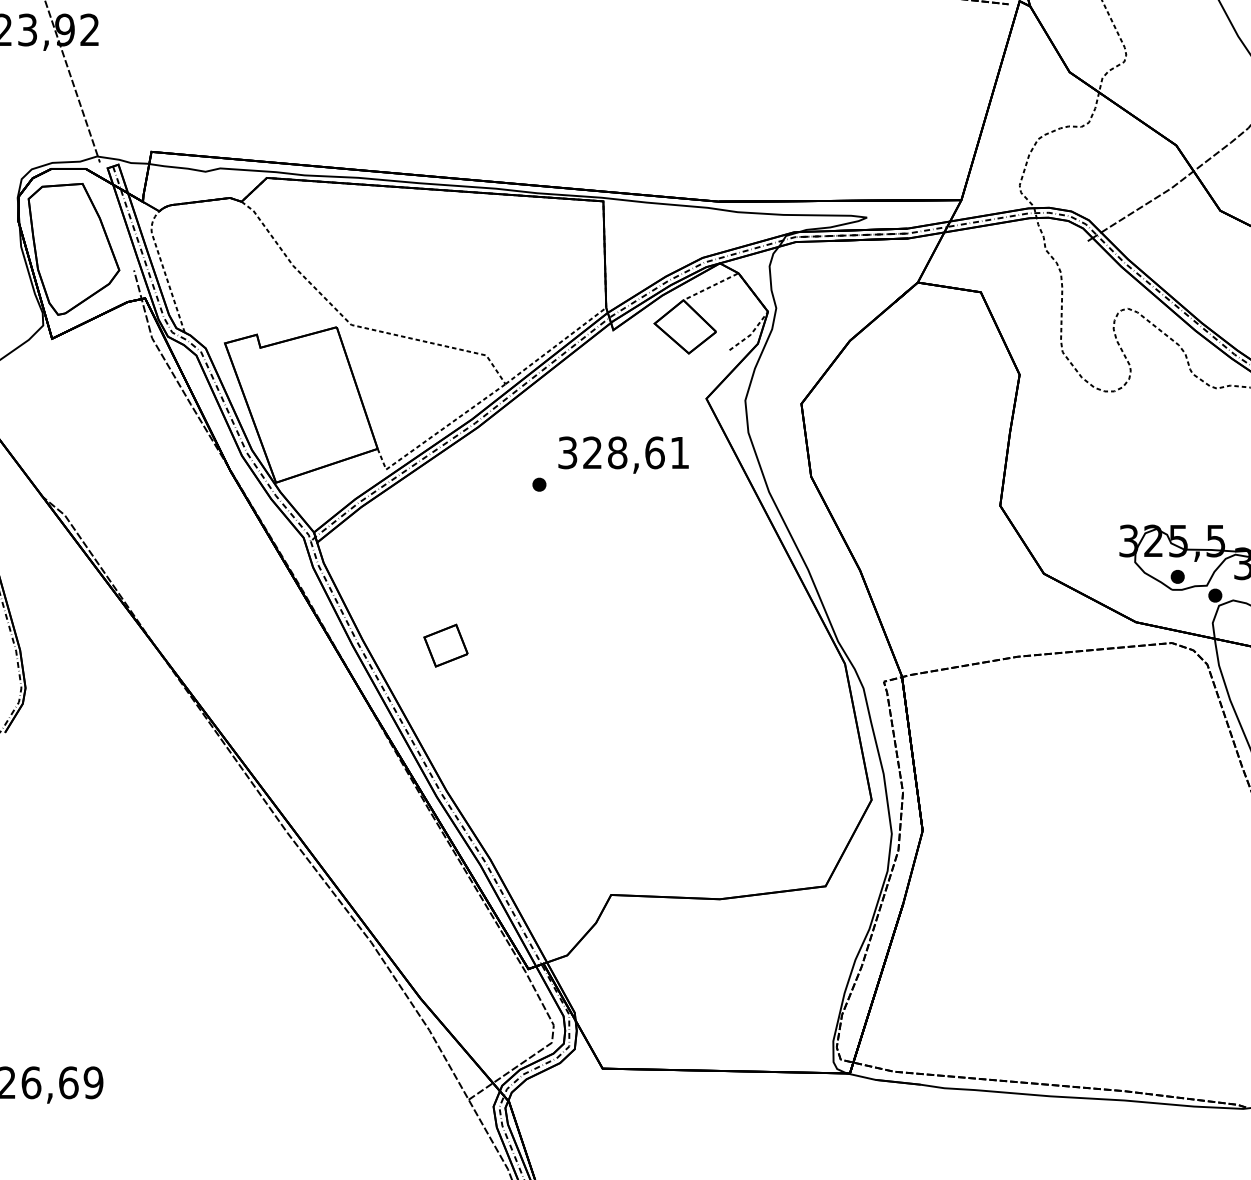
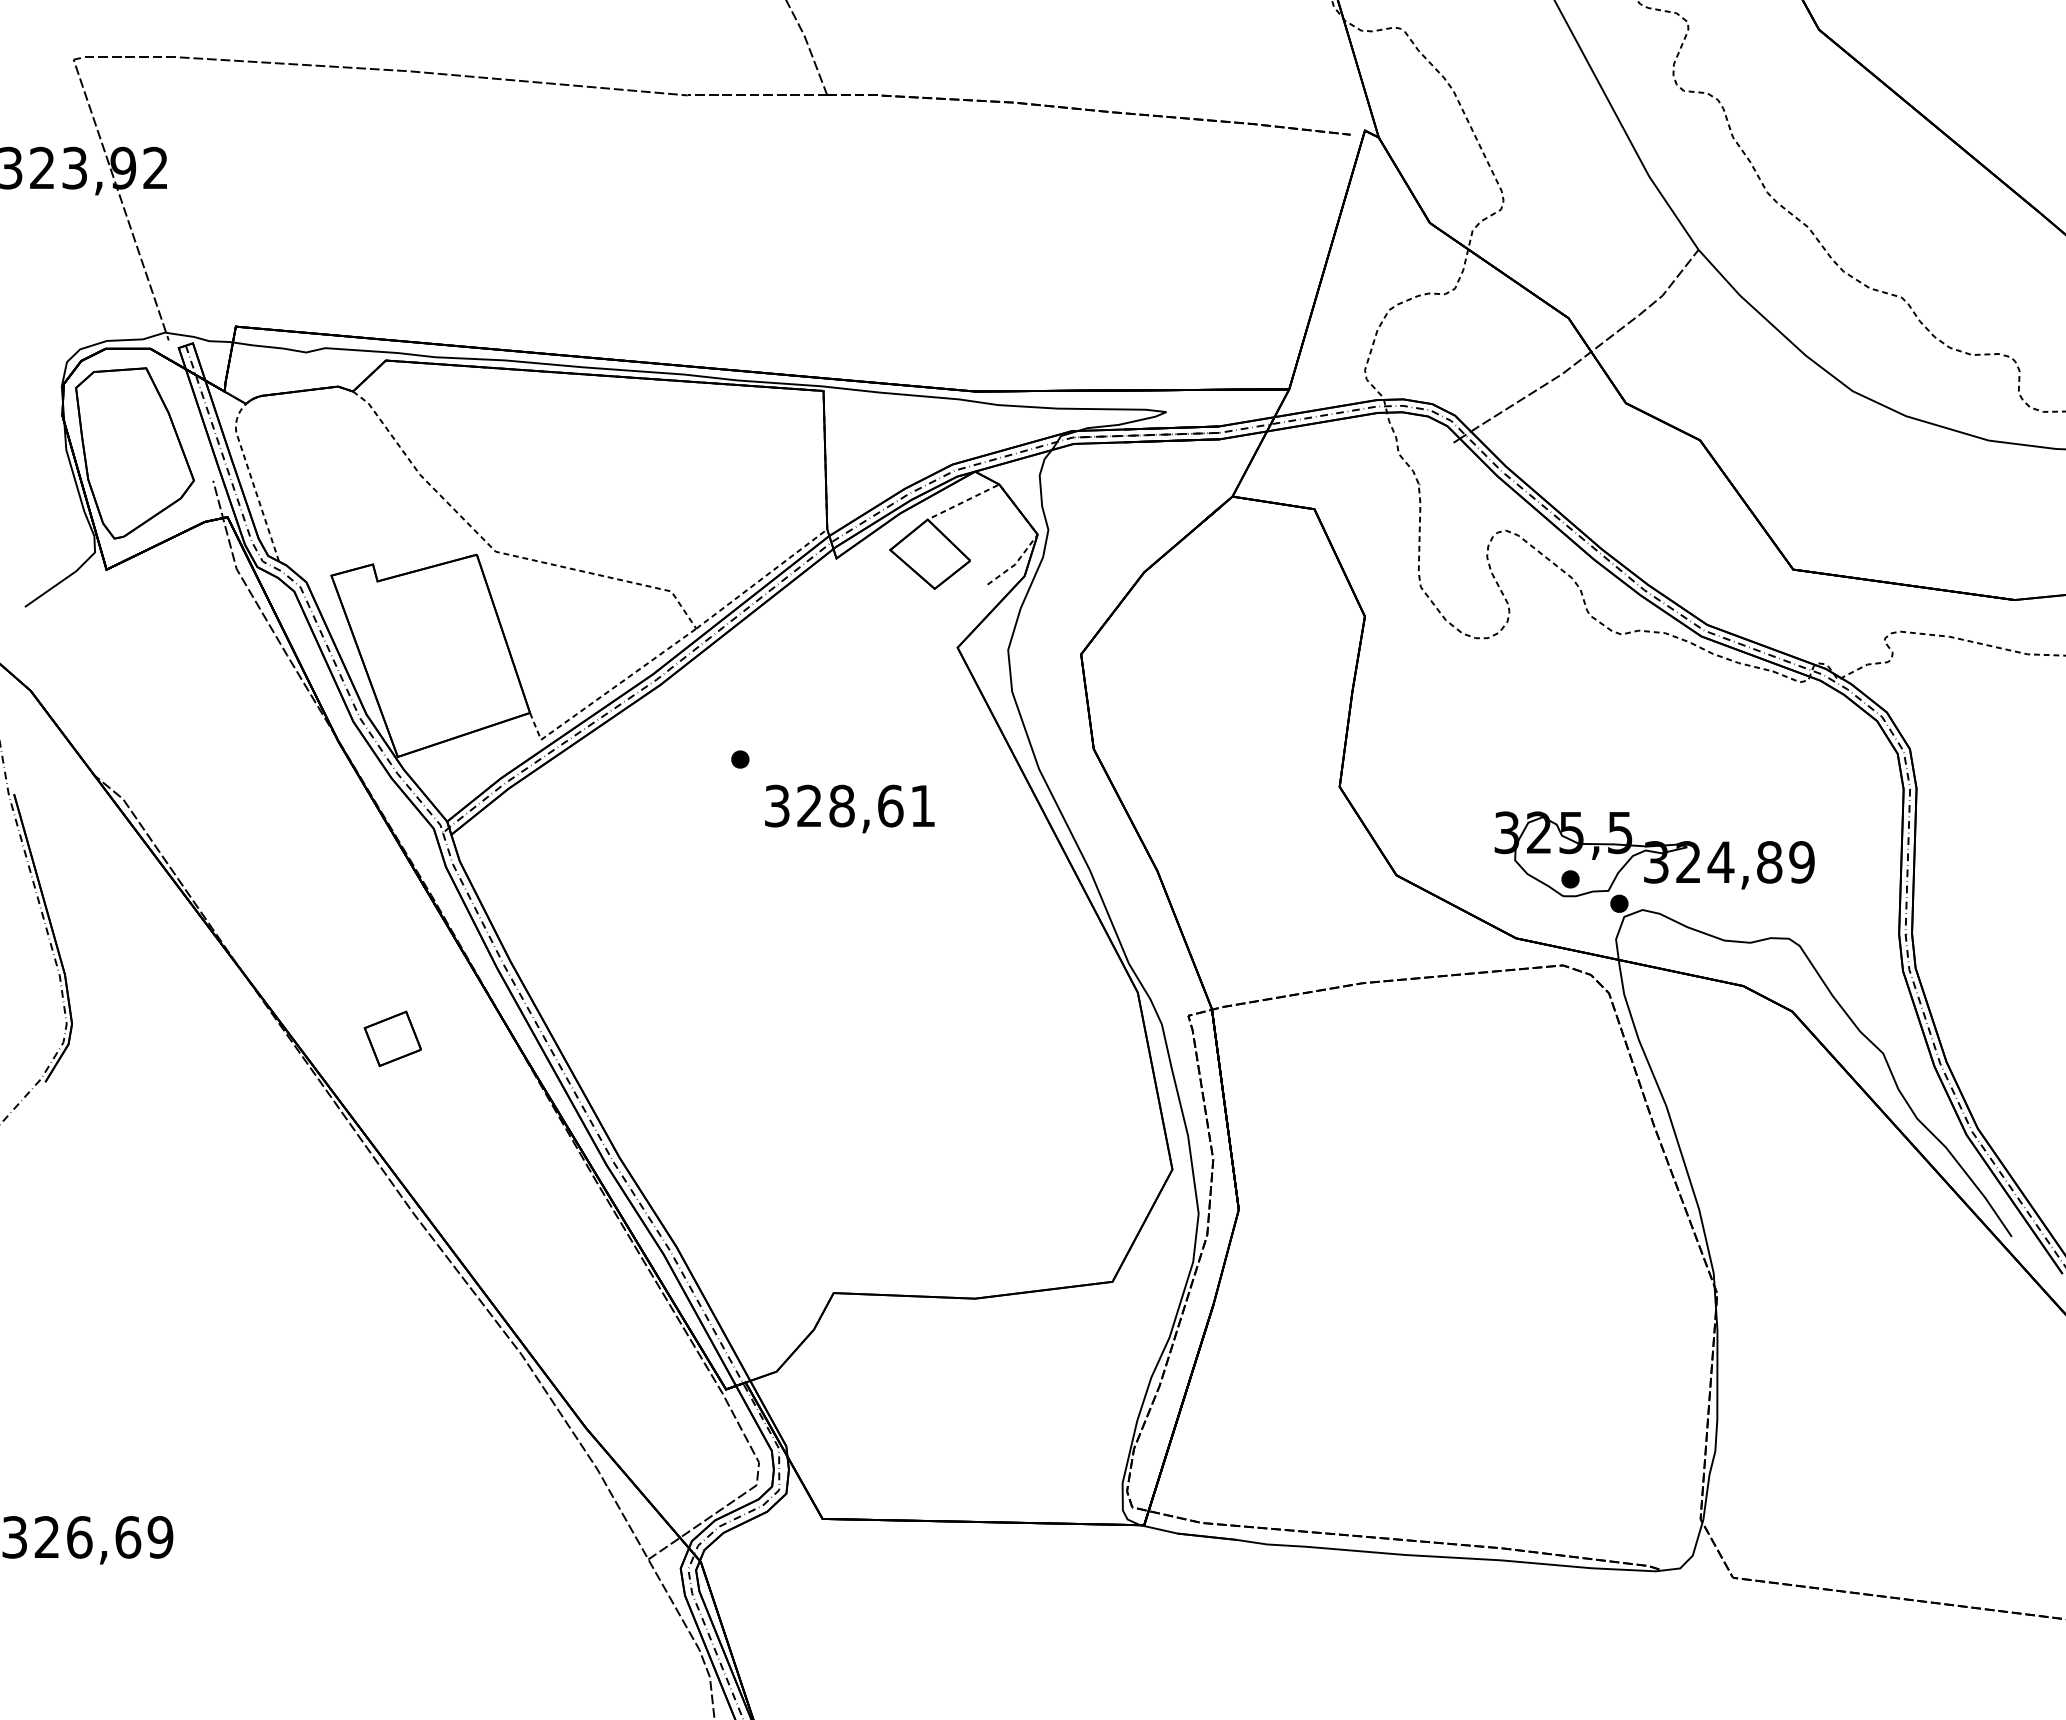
text: (623, 454) -> (849, 808), moved
part: (445, 645) -> (392, 1038), moved

